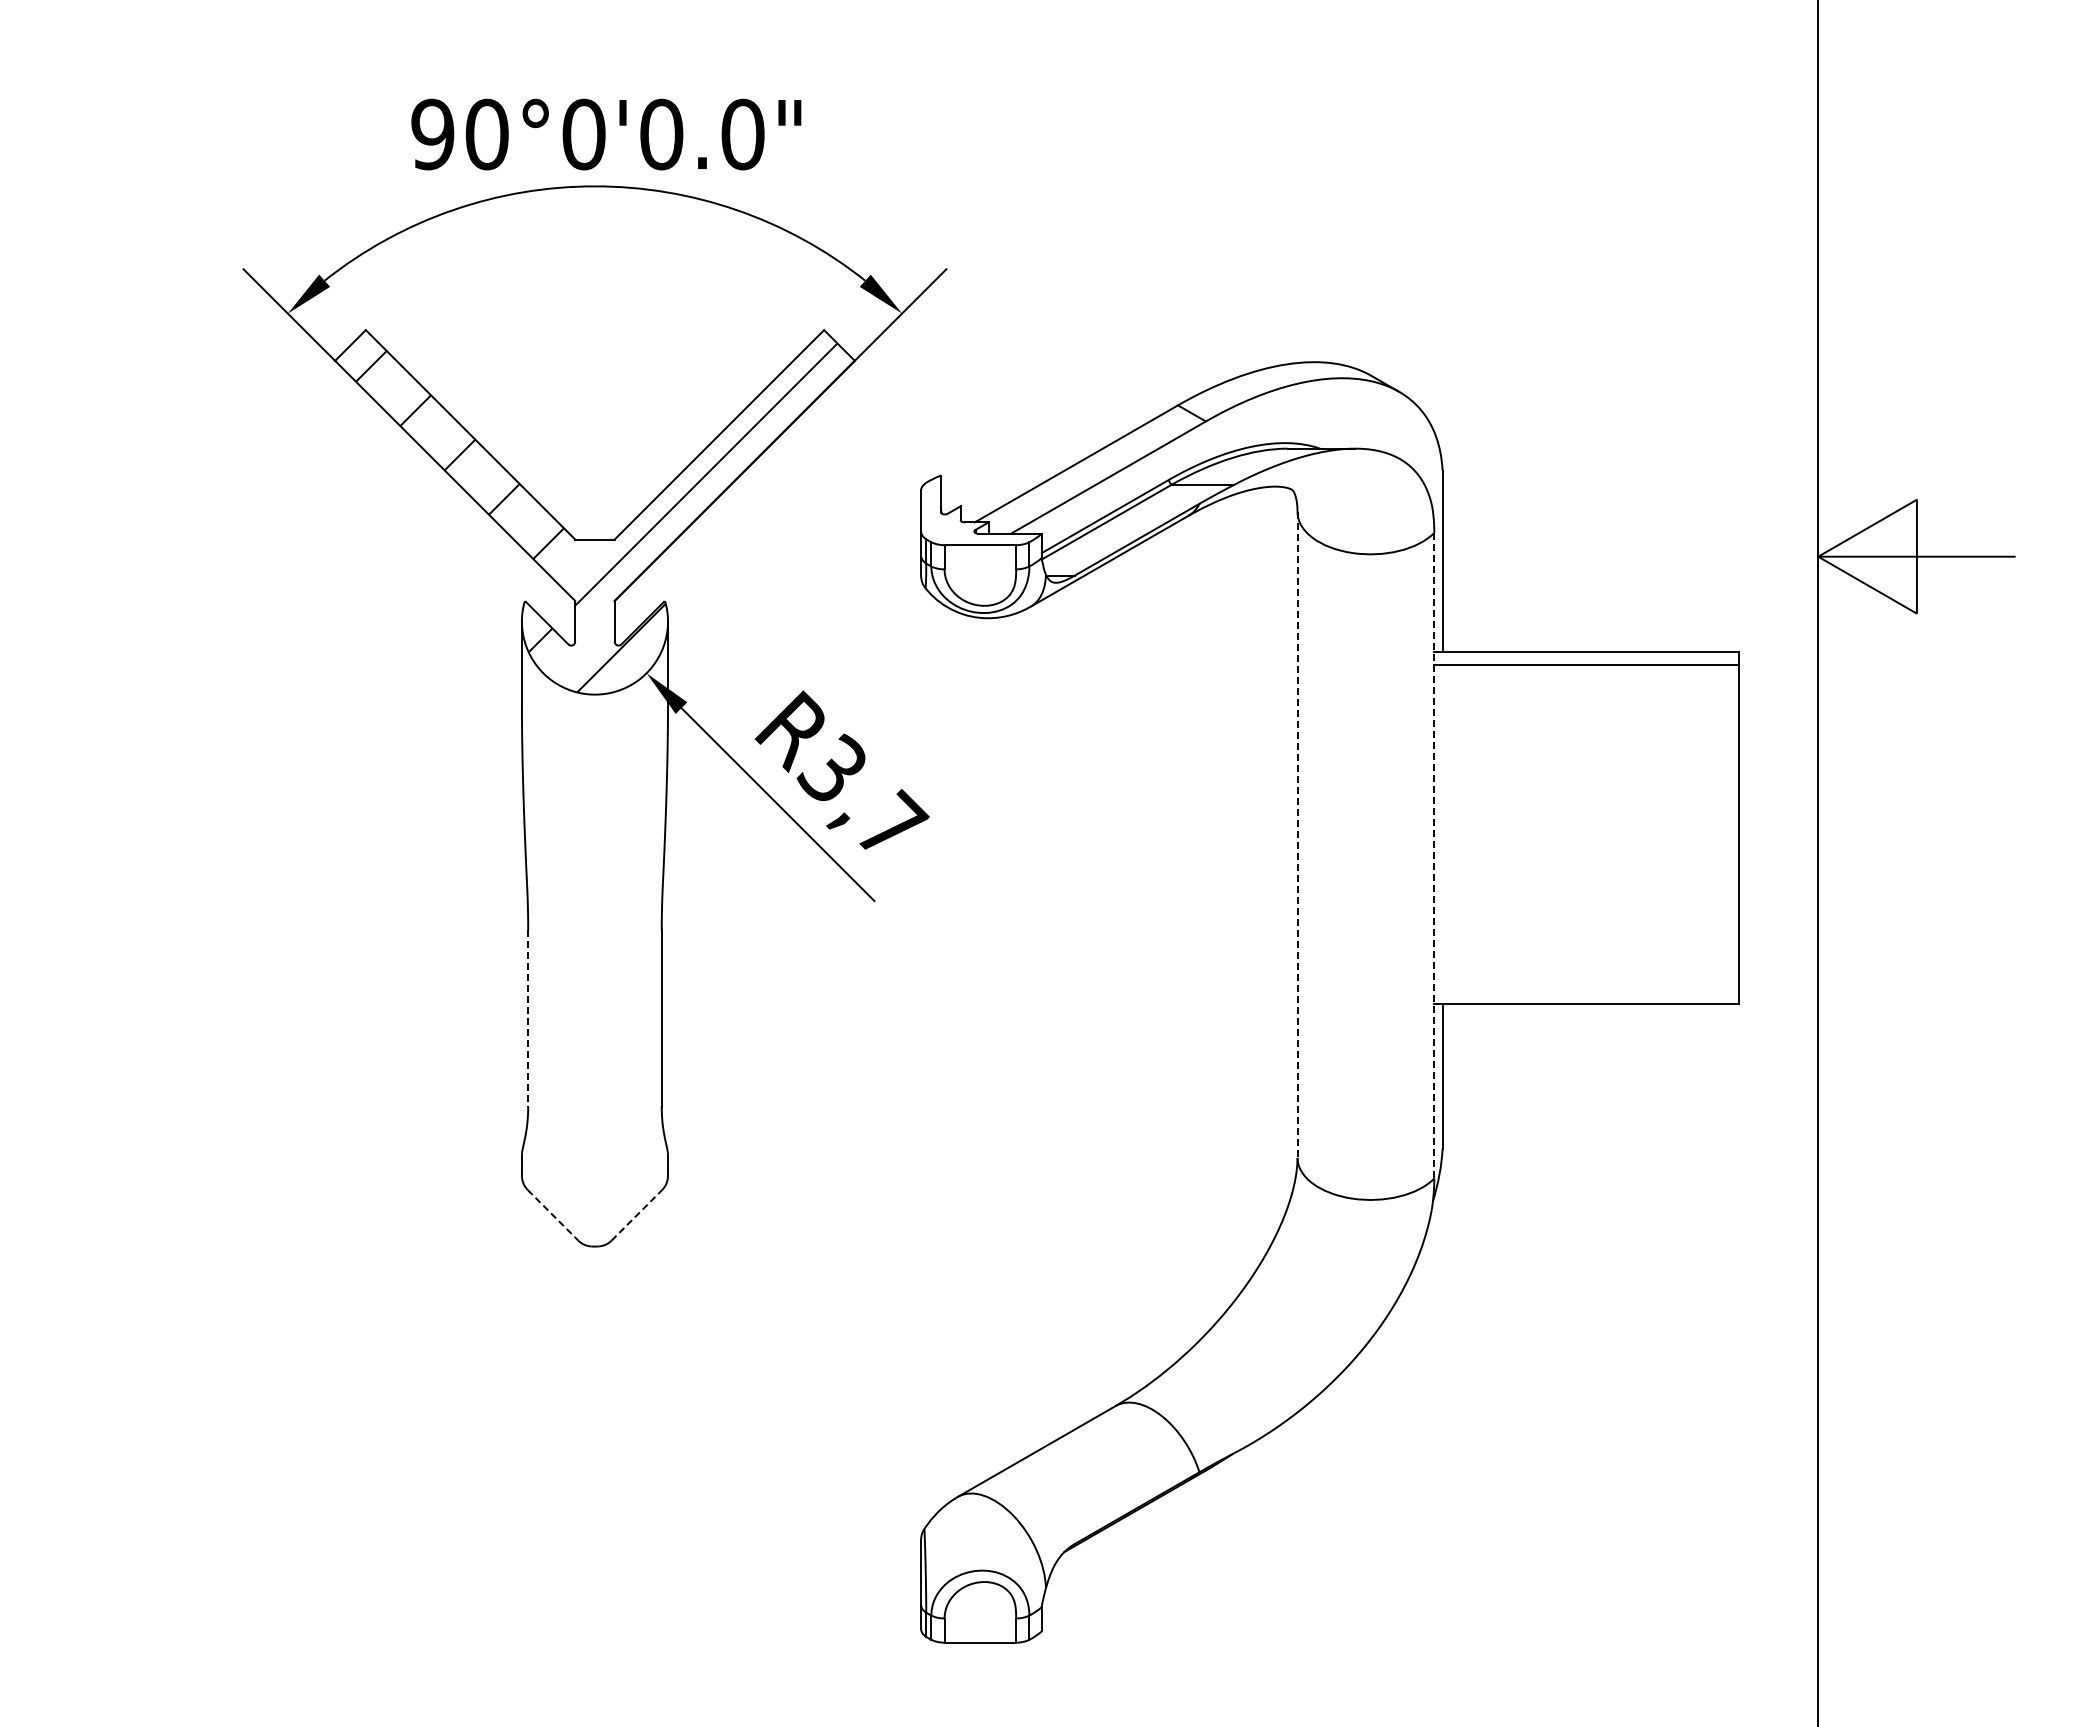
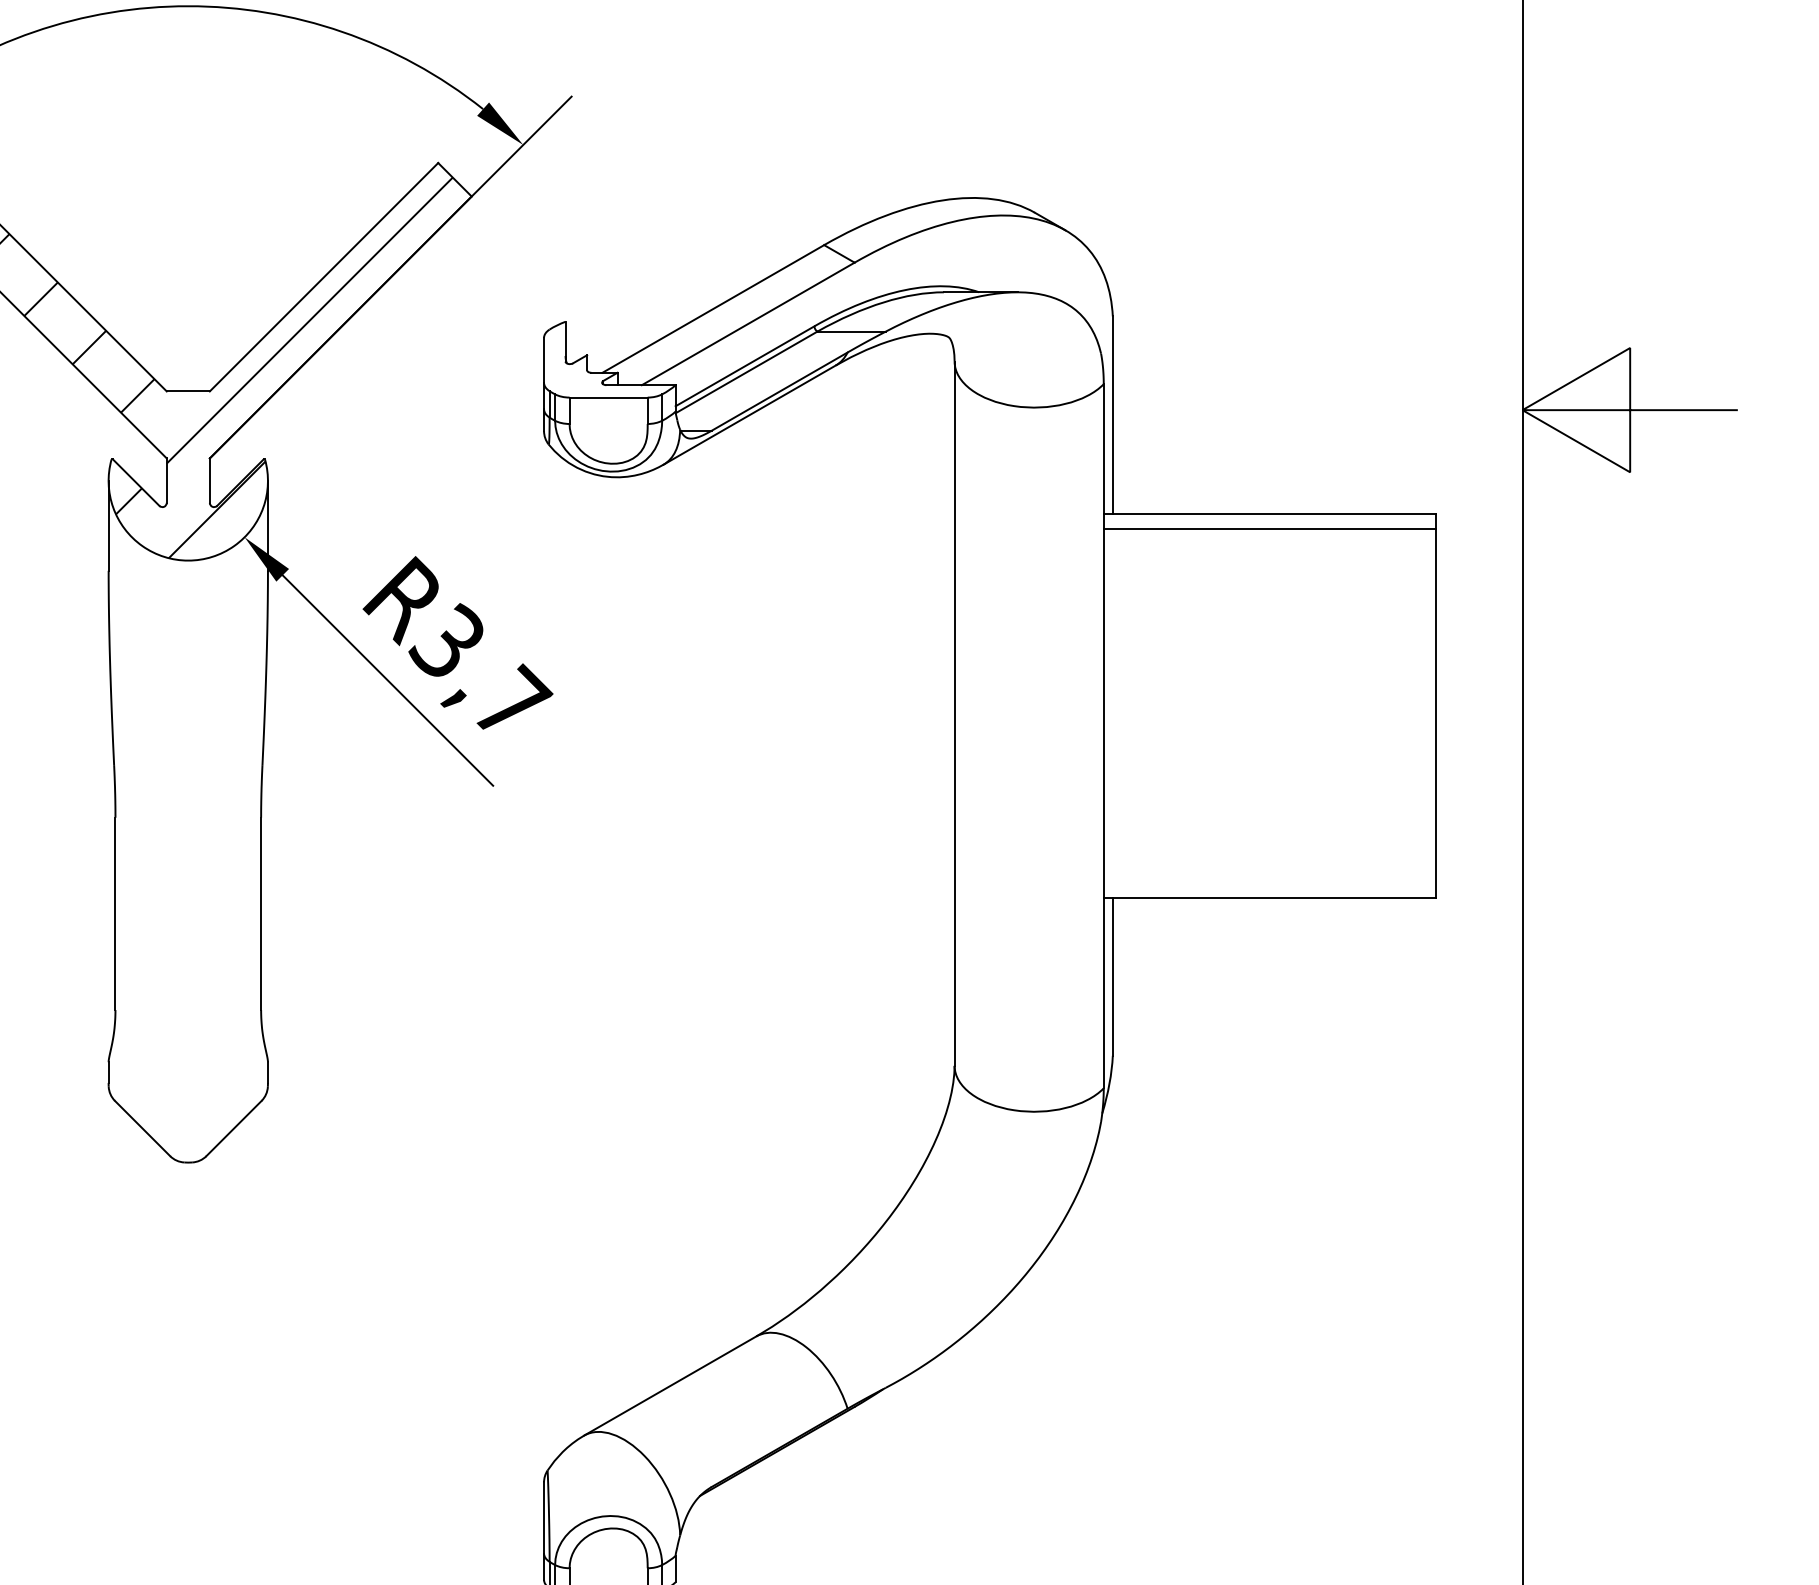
line: (1297, 835) -> (954, 714), dashed -> solid
line: (1434, 855) -> (1103, 736), dashed -> solid
line: (528, 1019) -> (115, 914), dashed -> solid
line: (553, 1215) -> (143, 1128), dashed -> solid
line: (636, 1215) -> (233, 1128), dashed -> solid

